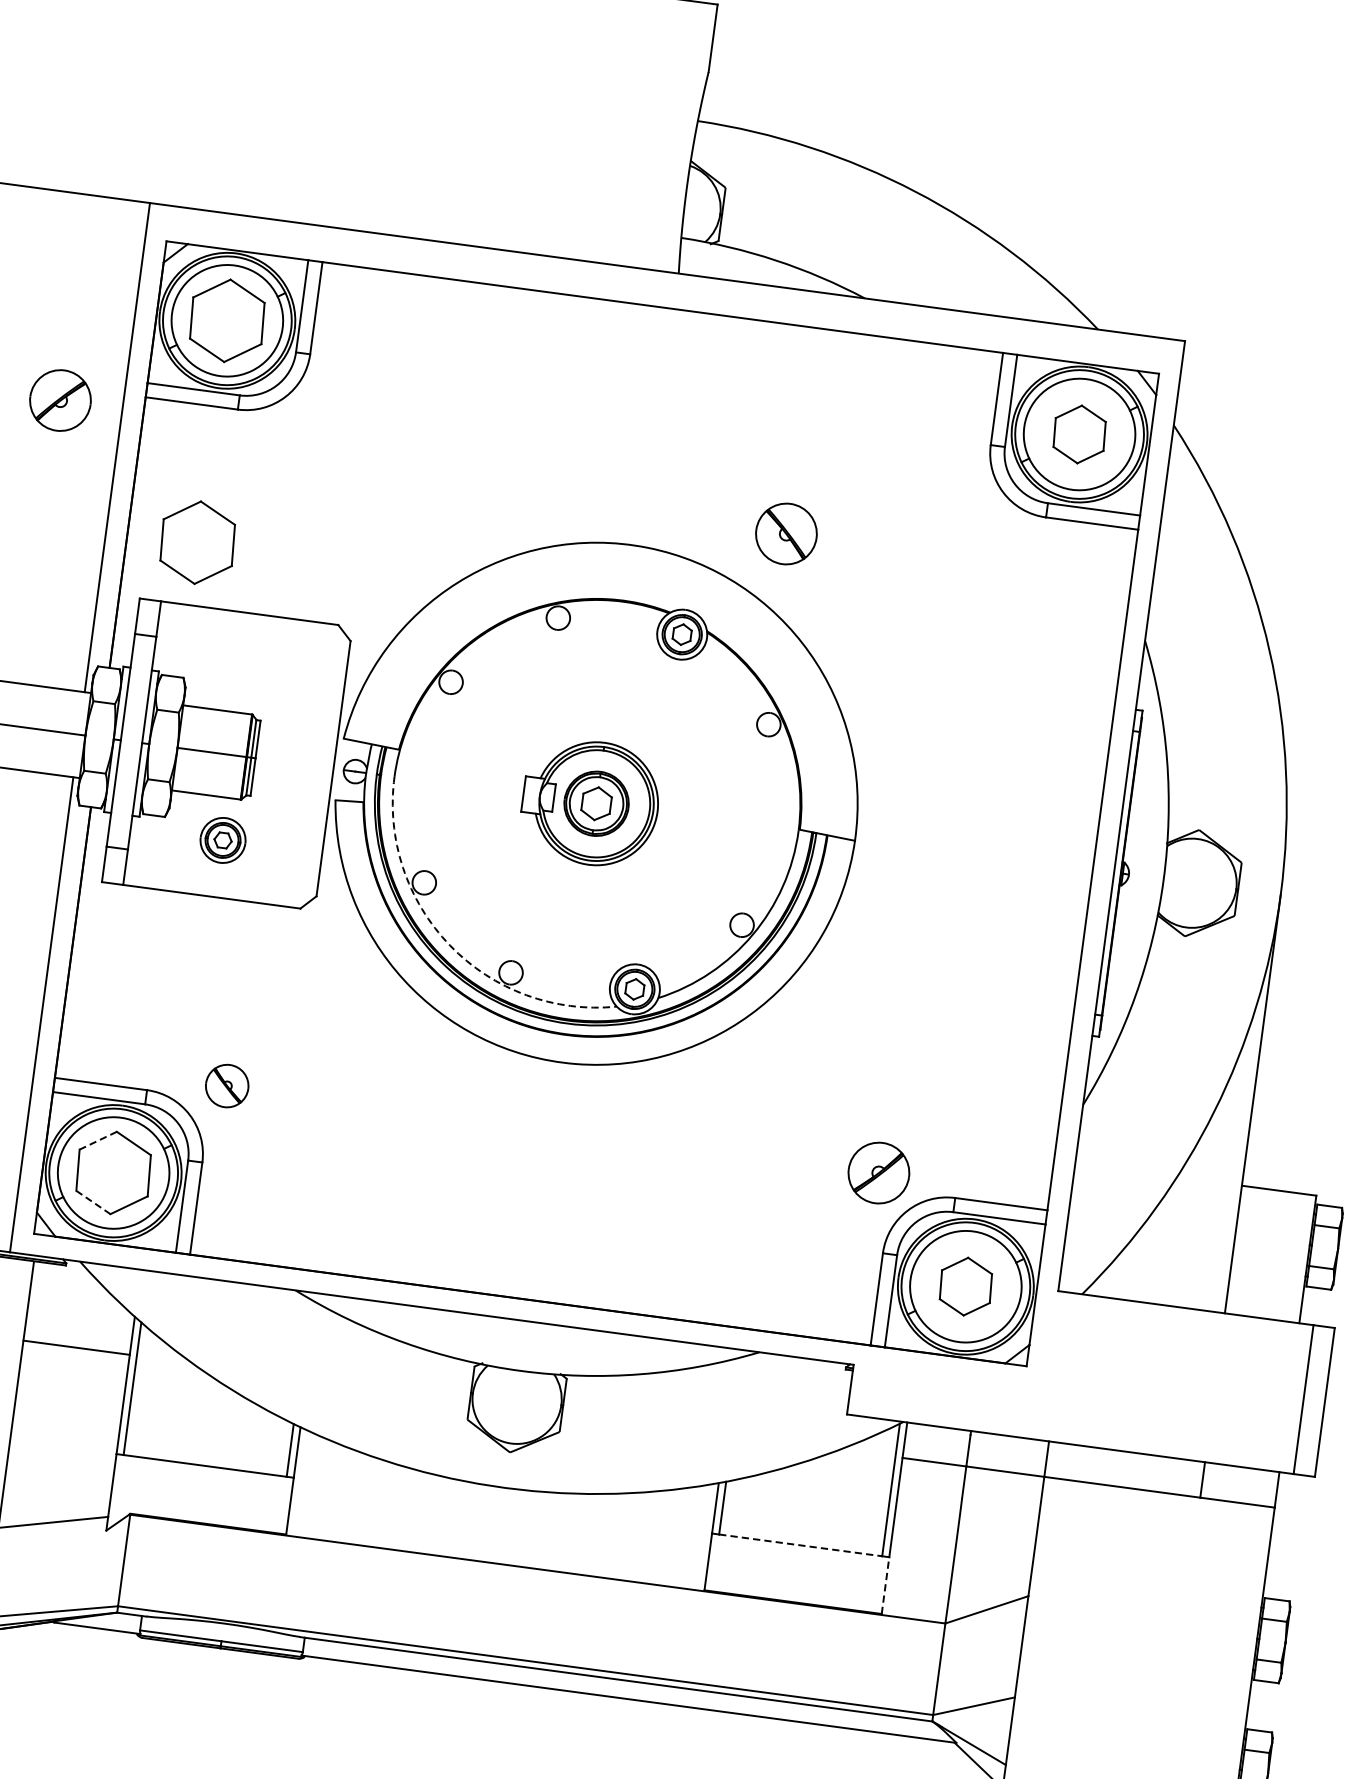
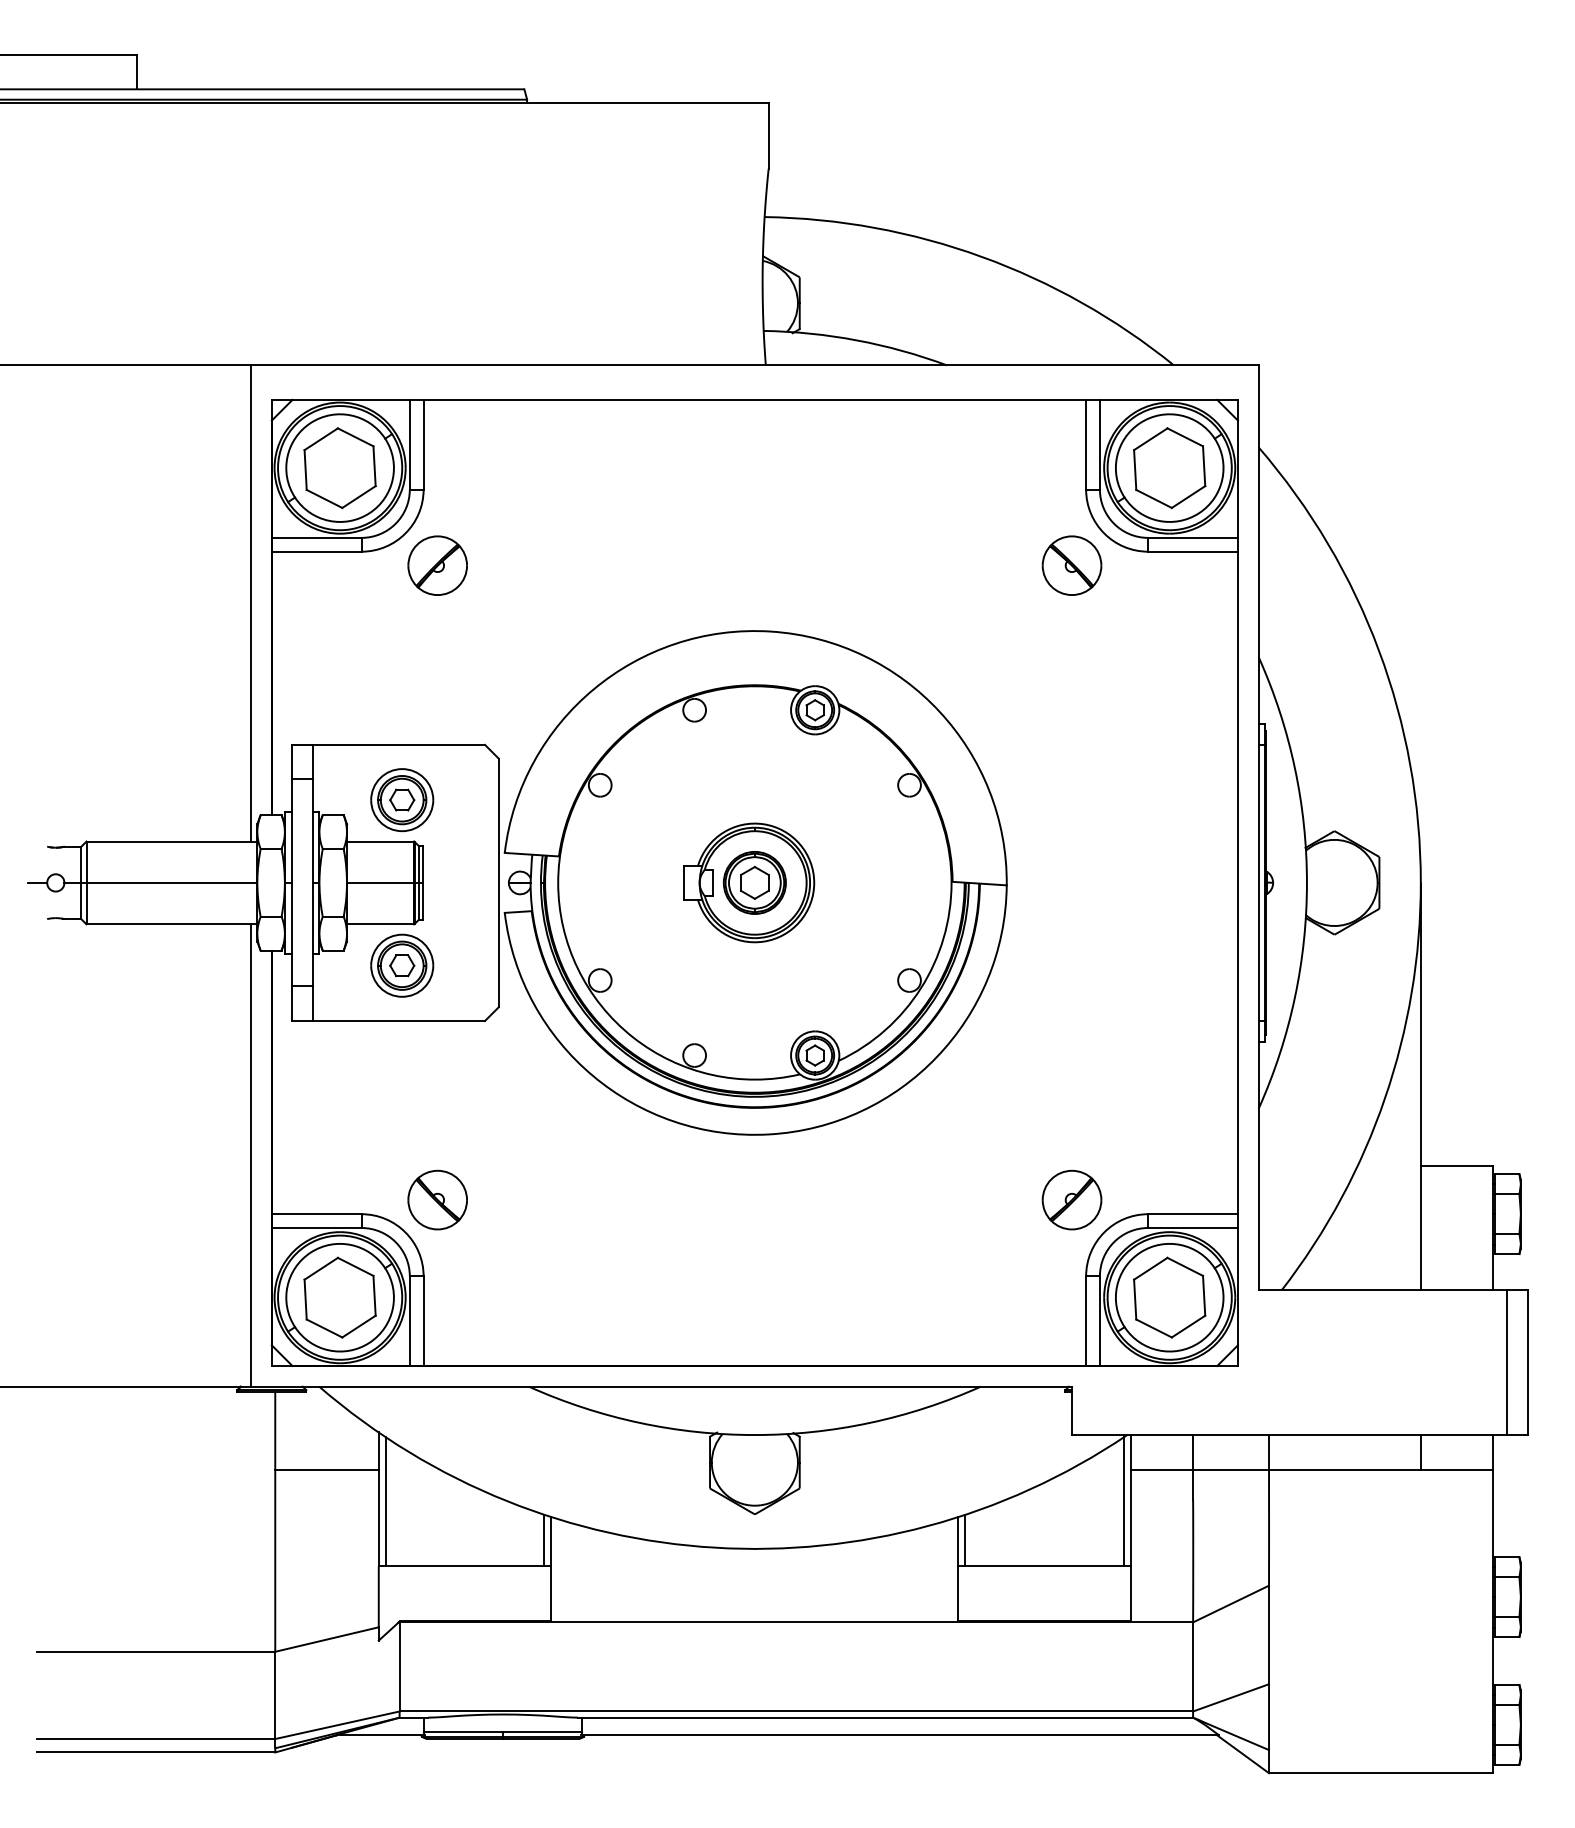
part: (60, 400) -> (437, 565), moved
part: (1079, 433) -> (1169, 467), size x1.43
part: (785, 533) -> (1071, 565), moved
part: (197, 542) -> (339, 684), removed
part: (245, 670) -> (402, 800), added
part: (223, 840) -> (402, 965), size x1.43
arc: (449, 945) -> (632, 1037), dashed -> solid
part: (227, 1085) -> (437, 1199), size x1.43
line: (98, 1140) -> (321, 1268), dashed -> solid
line: (93, 1202) -> (324, 1328), dashed -> solid
part: (965, 1286) -> (1169, 1297), size x1.43
line: (801, 1545) -> (1045, 1566), dashed -> solid
line: (885, 1585) -> (1130, 1593), dashed -> solid

